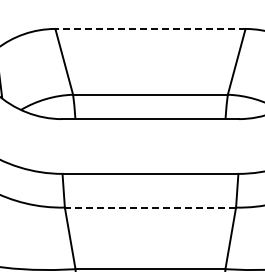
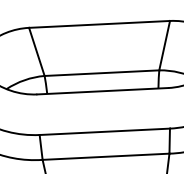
line: (149, 28) -> (98, 24), dashed -> solid
line: (150, 207) -> (106, 156), dashed -> solid

